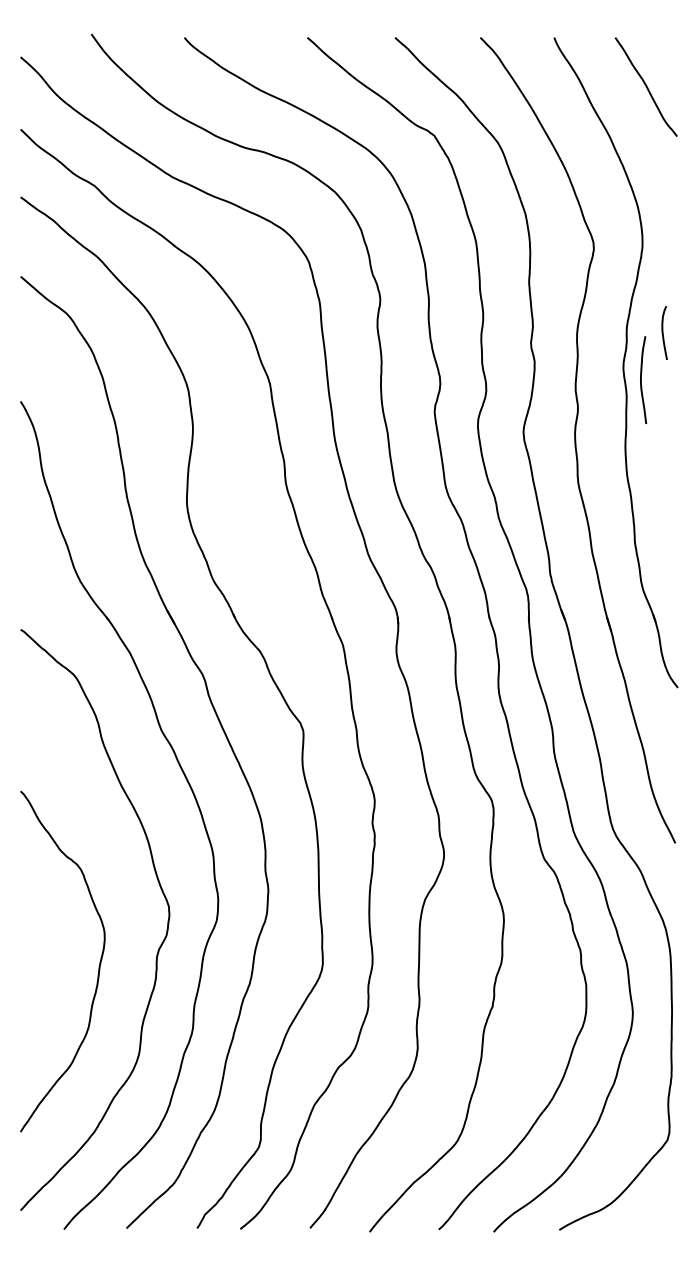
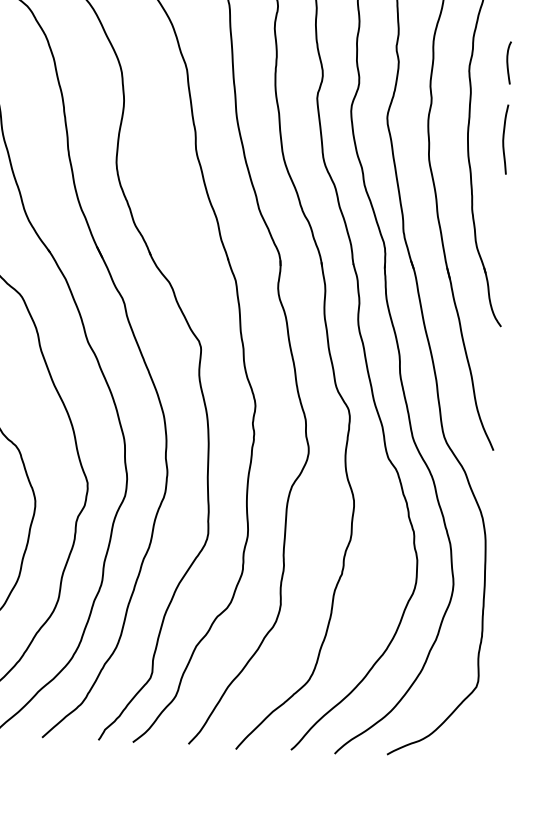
curve: (663, 332) -> (508, 62), moved
curve: (641, 379) -> (503, 138), moved

